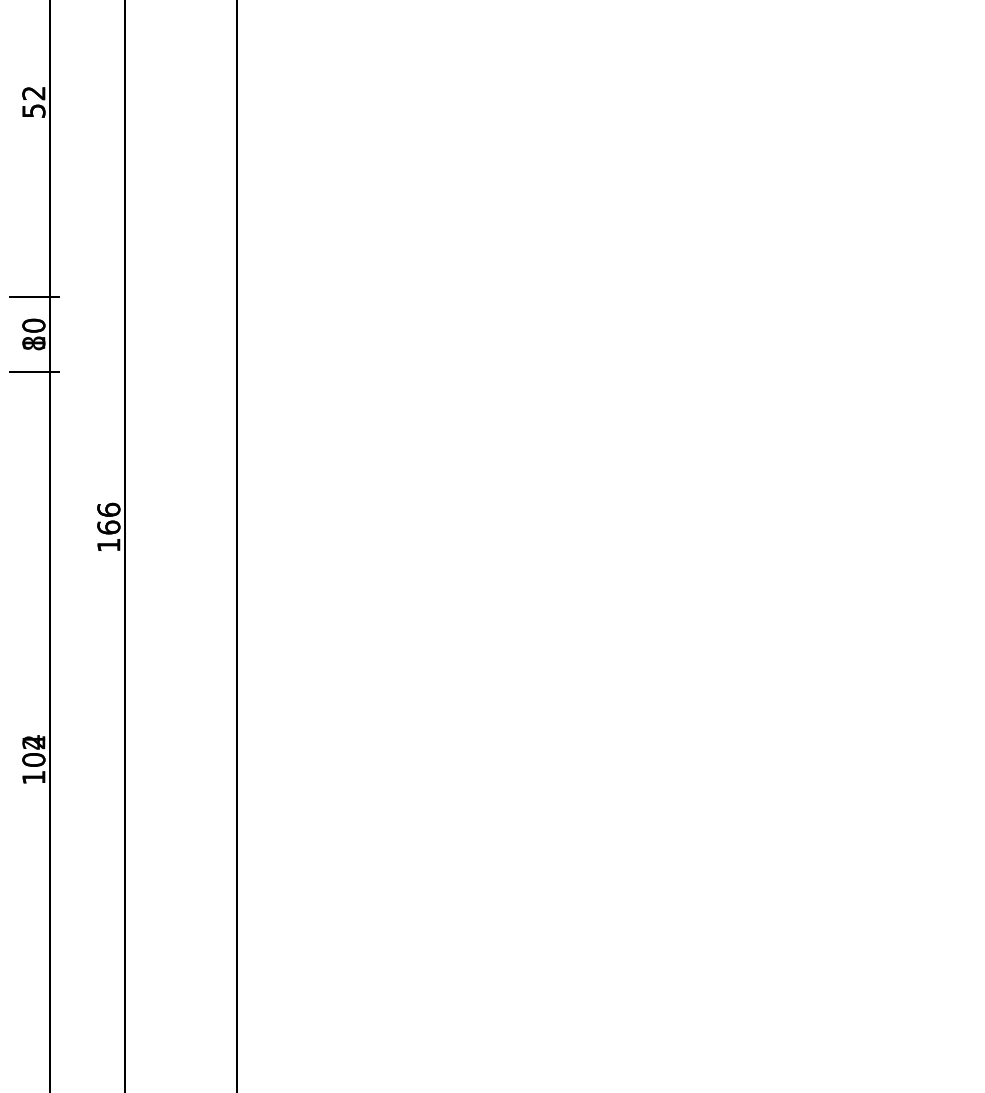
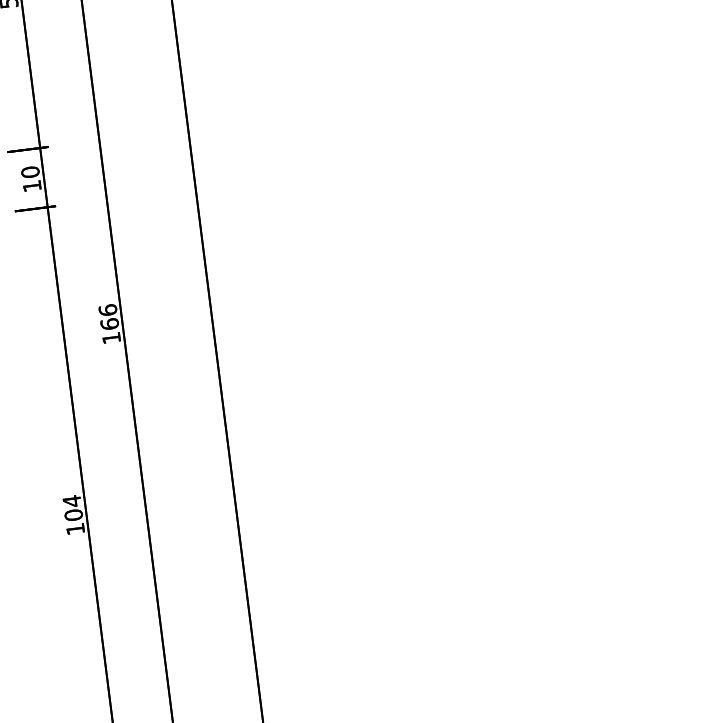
text: (33, 343) -> (31, 186), 80 -> 10
text: (33, 742) -> (71, 501), 102 -> 104

